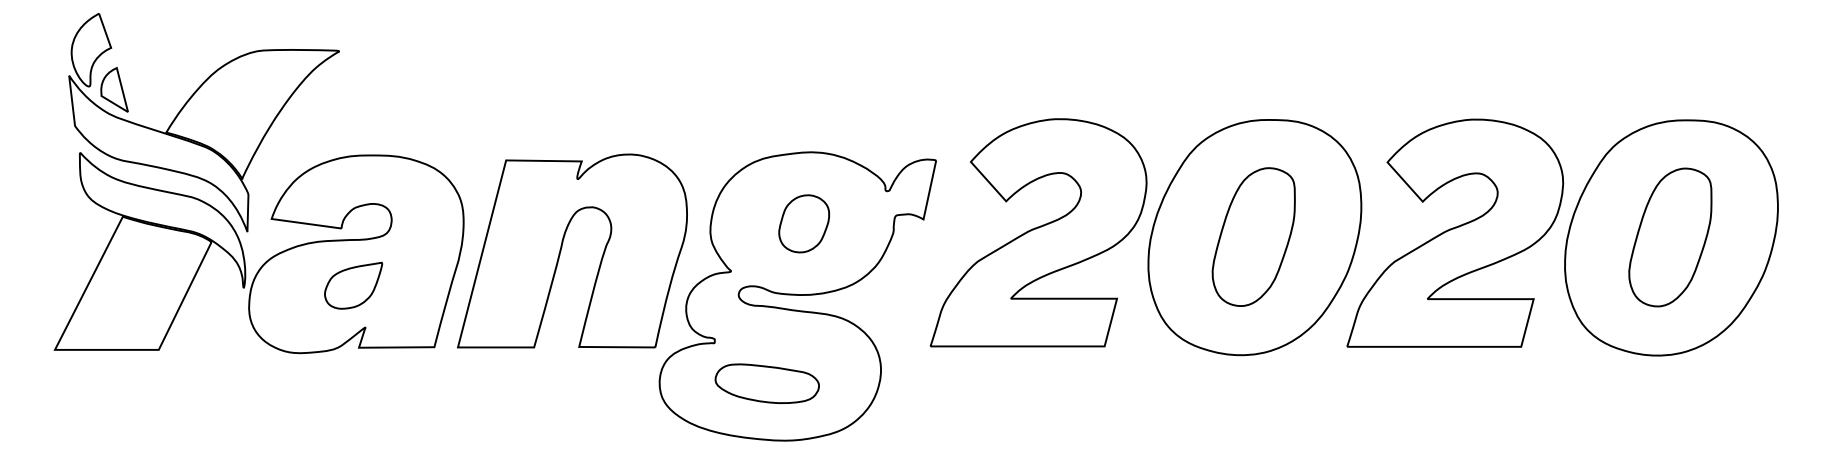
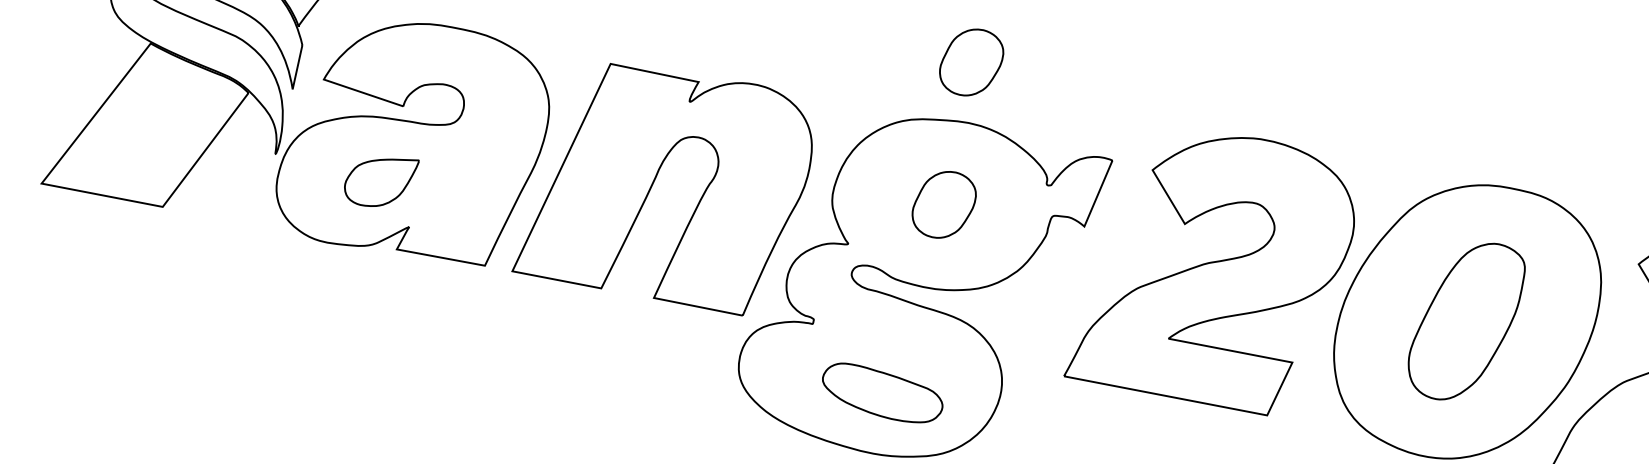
part: (804, 101) -> (972, 62), added
part: (353, 285) -> (380, 180), moved
part: (766, 383) -> (881, 393), moved

